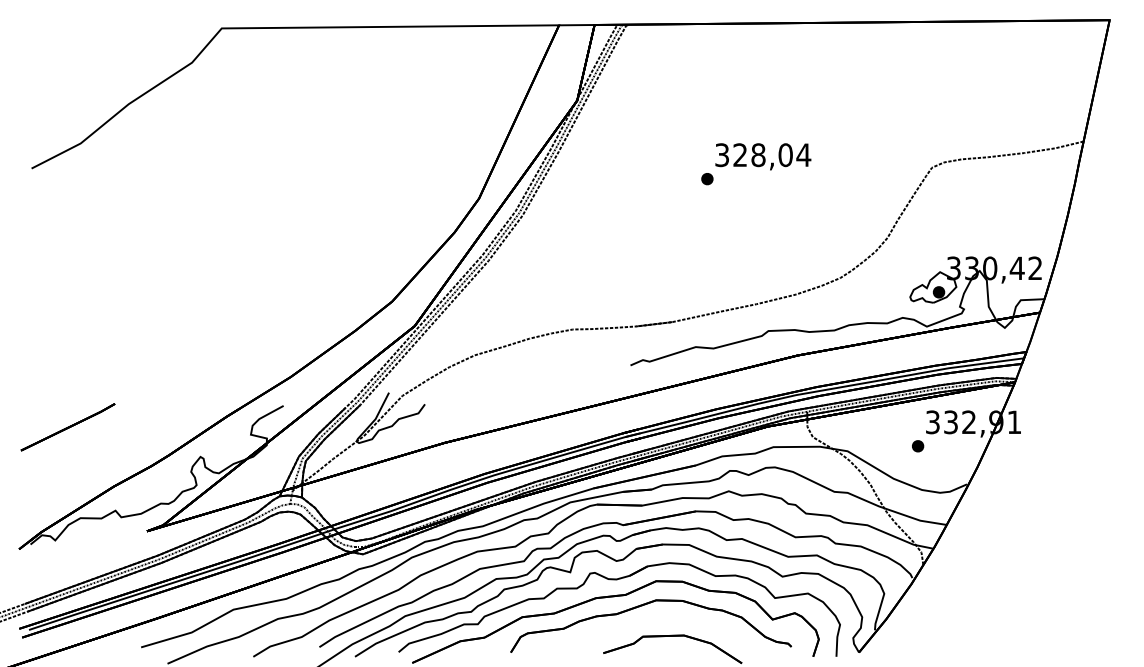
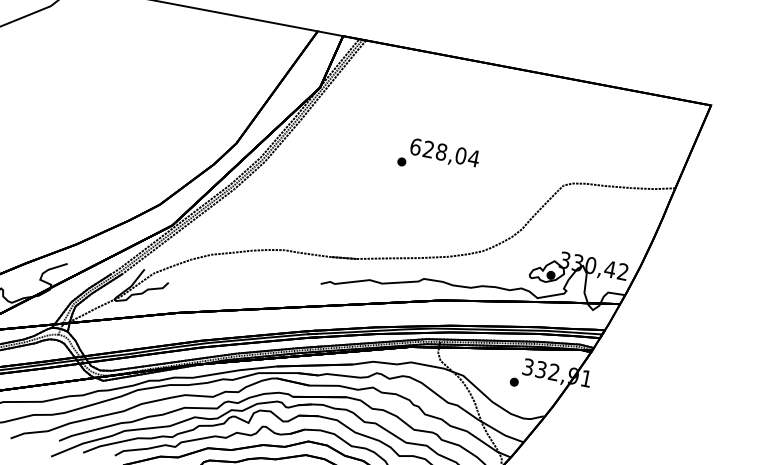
text: (722, 155) -> (415, 147), 328,04 -> 628,04

